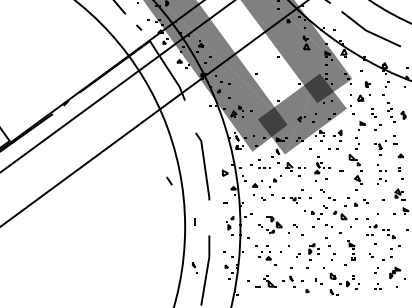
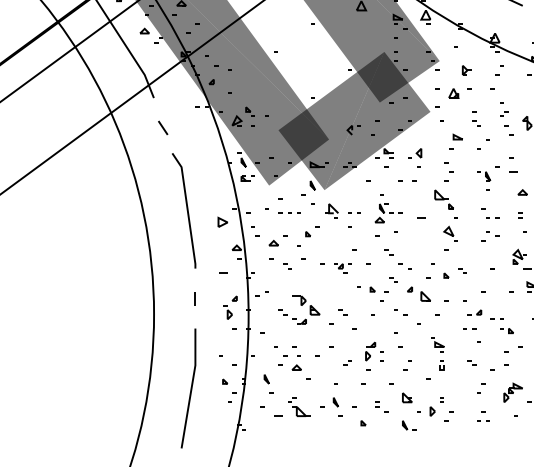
line: (169, 180) -> (163, 126), moved
line: (194, 221) -> (193, 297), moved
part: (194, 267) -> (267, 383), moved

